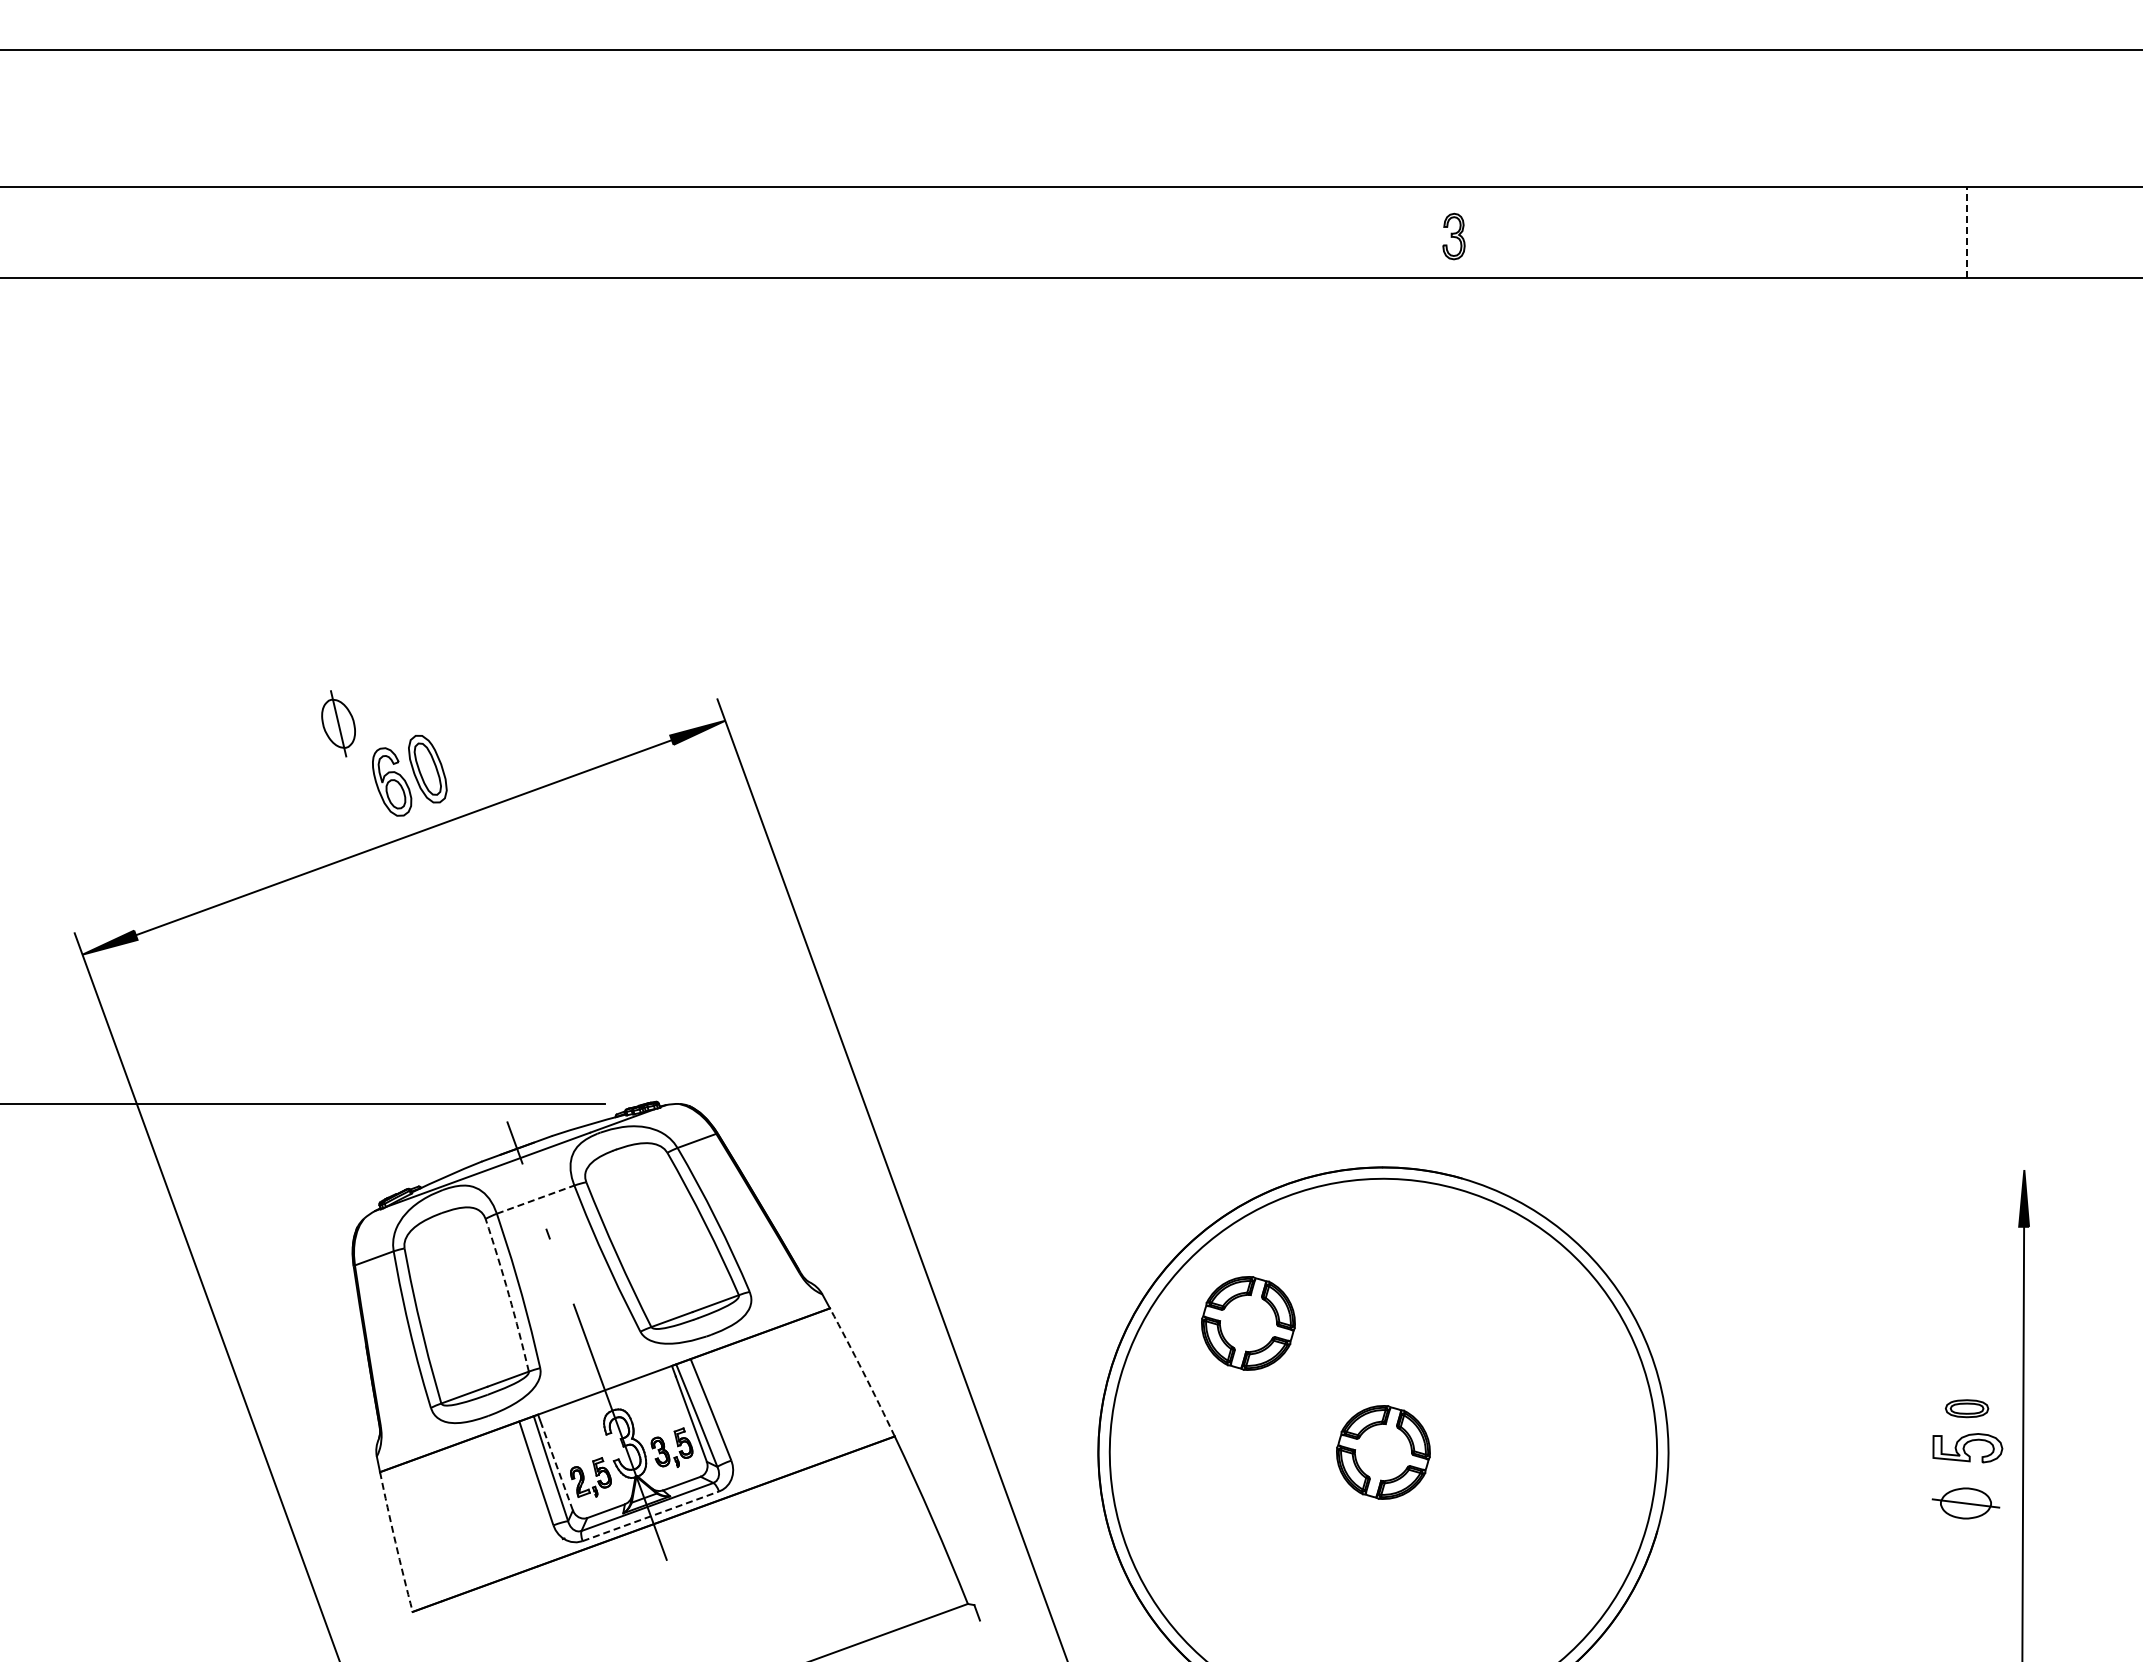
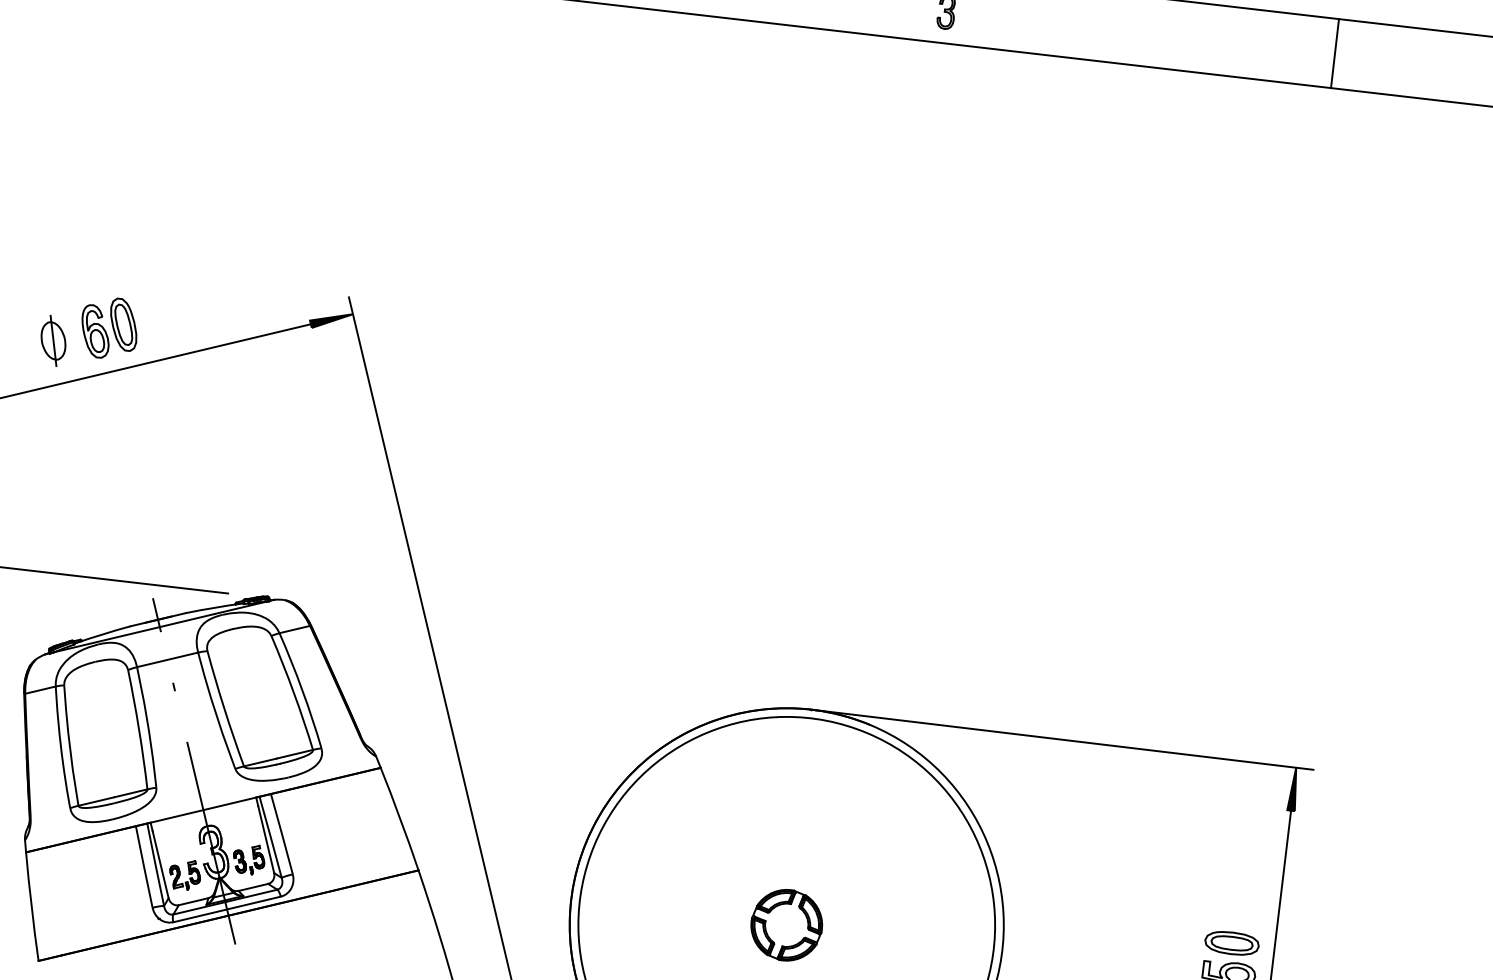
line: (1967, 232) -> (1335, 53), dashed -> solid
part: (338, 723) -> (53, 340), moved
line: (1714, 1168) -> (1061, 739), added
line: (536, 1199) -> (168, 659), dashed -> solid
arc: (508, 1294) -> (138, 729), dashed -> solid
part: (1248, 1323) -> (695, 815), removed
arc: (863, 1372) -> (400, 819), dashed -> solid
part: (1966, 1408) -> (1231, 943), size x1.67
line: (557, 1467) -> (160, 864), dashed -> solid
line: (650, 1516) -> (226, 909), dashed -> solid
arc: (395, 1542) -> (31, 906), dashed -> solid

